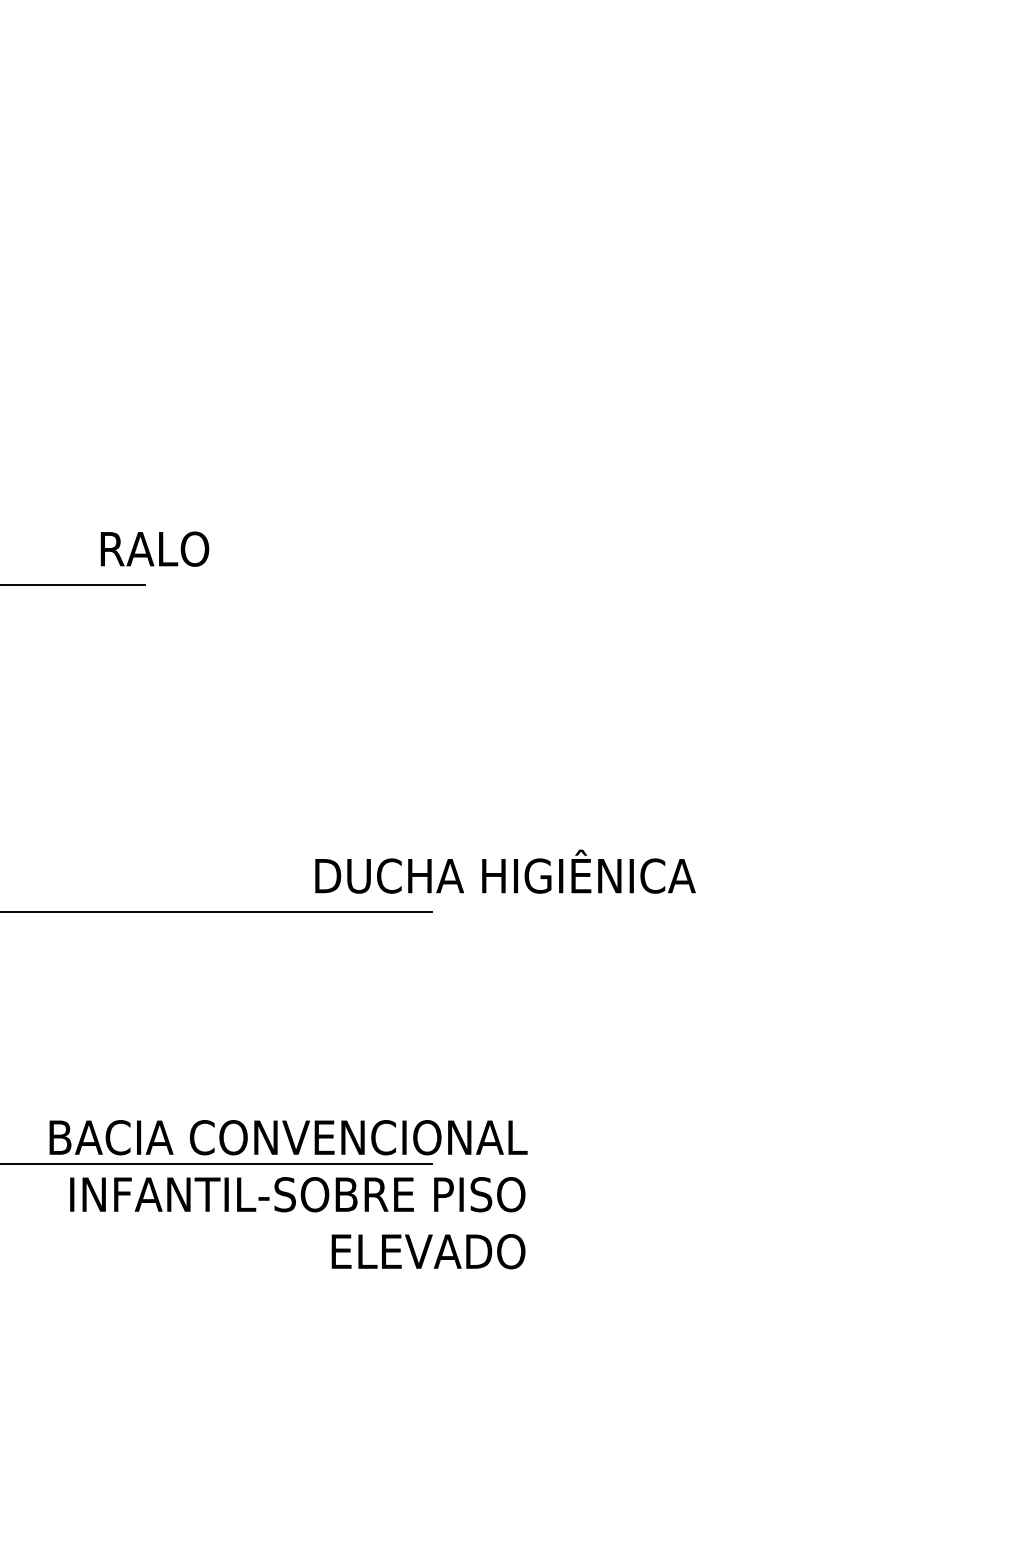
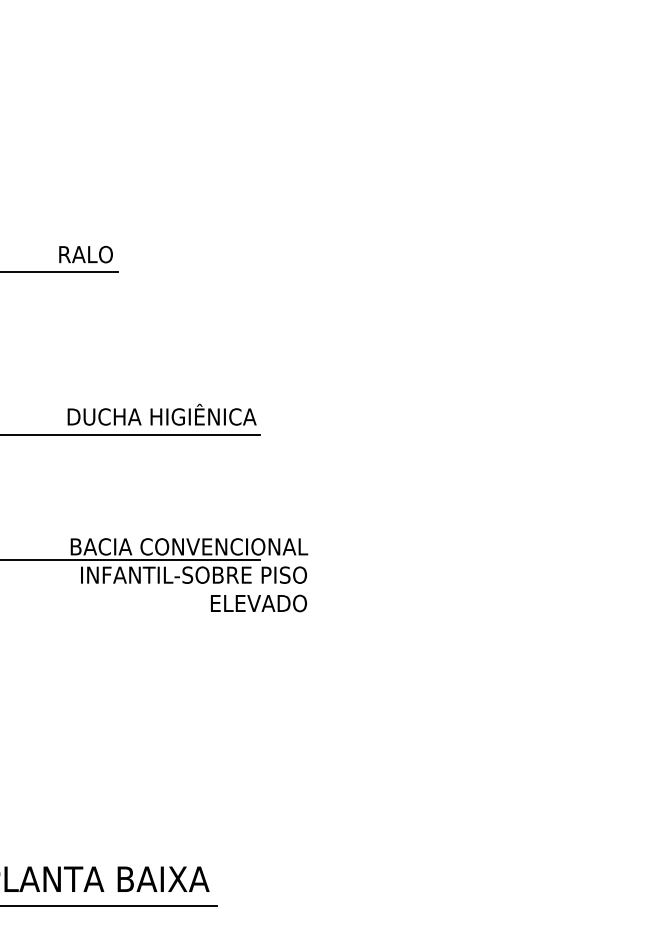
text: (153, 548) -> (85, 254), moved
text: (504, 871) -> (161, 414), moved

